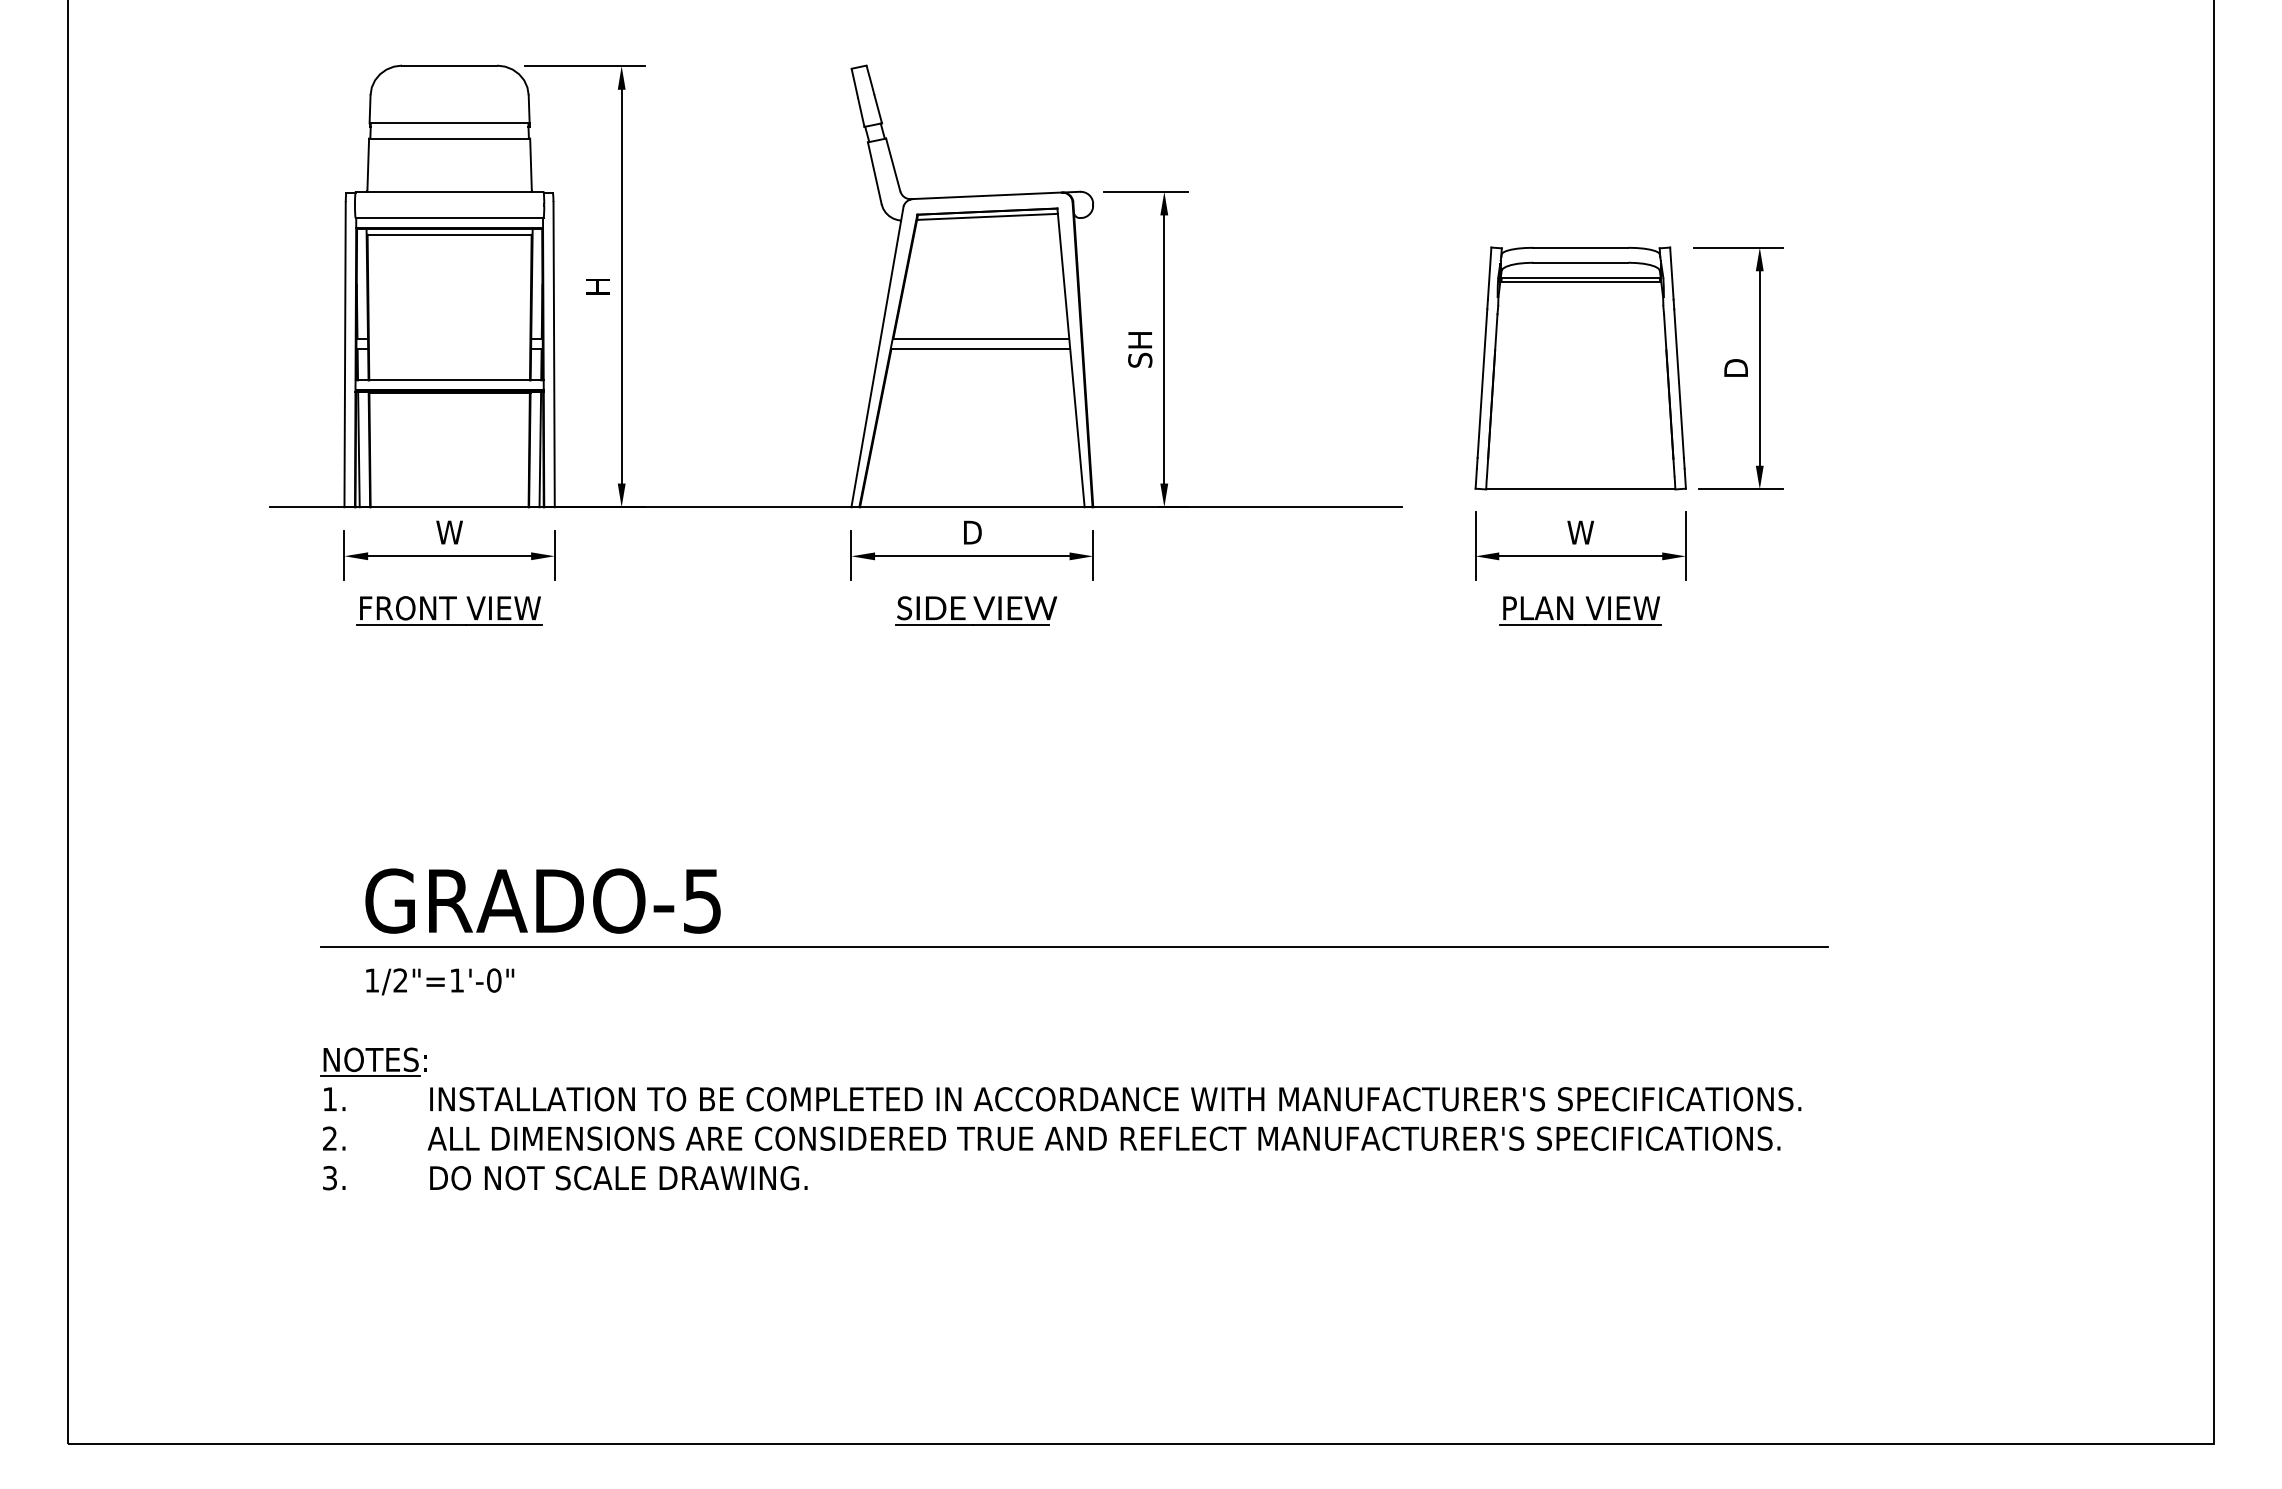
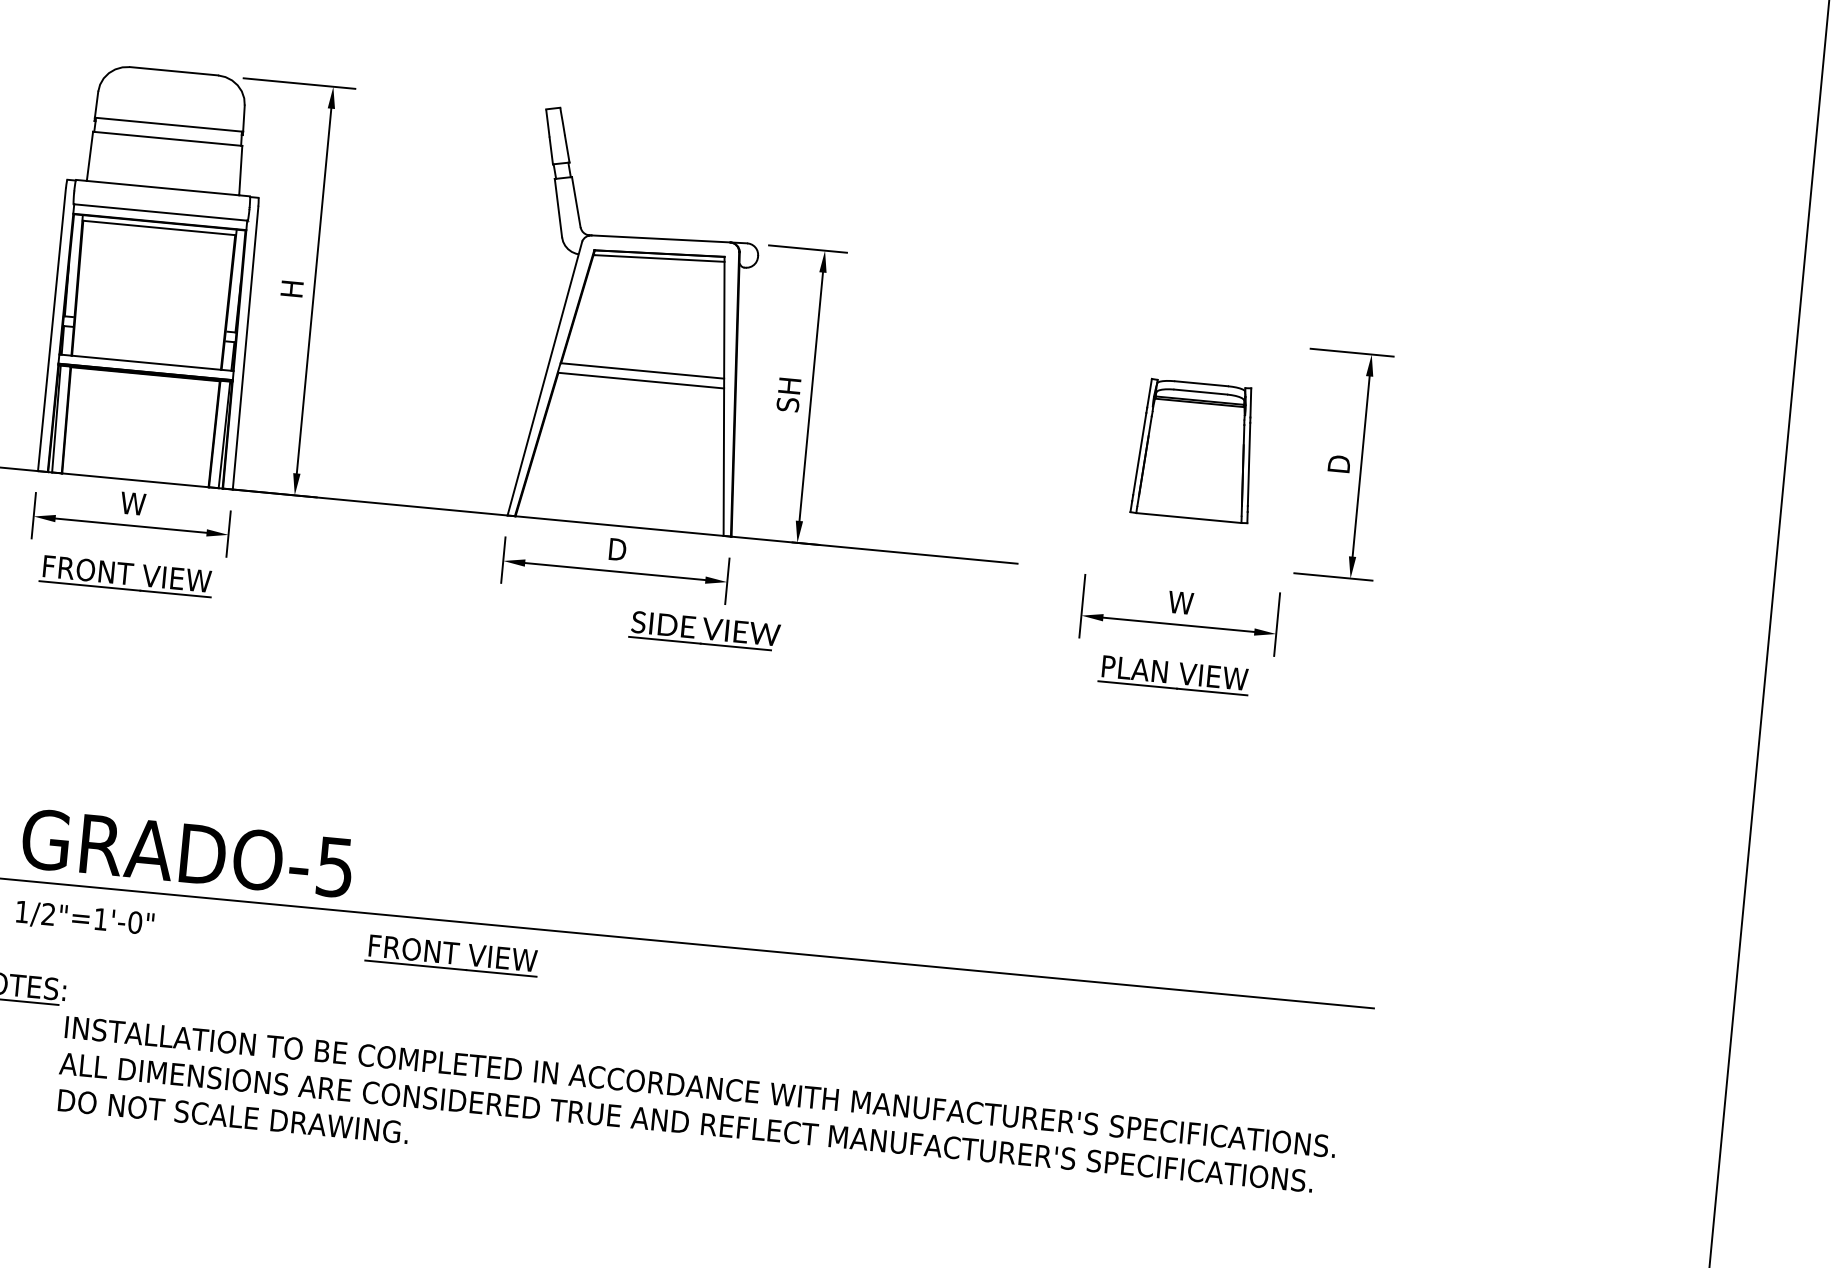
part: (1580, 368) -> (1195, 450), size x0.6
part: (976, 610) -> (705, 630), moved
part: (836, 983) -> (452, 955), added

